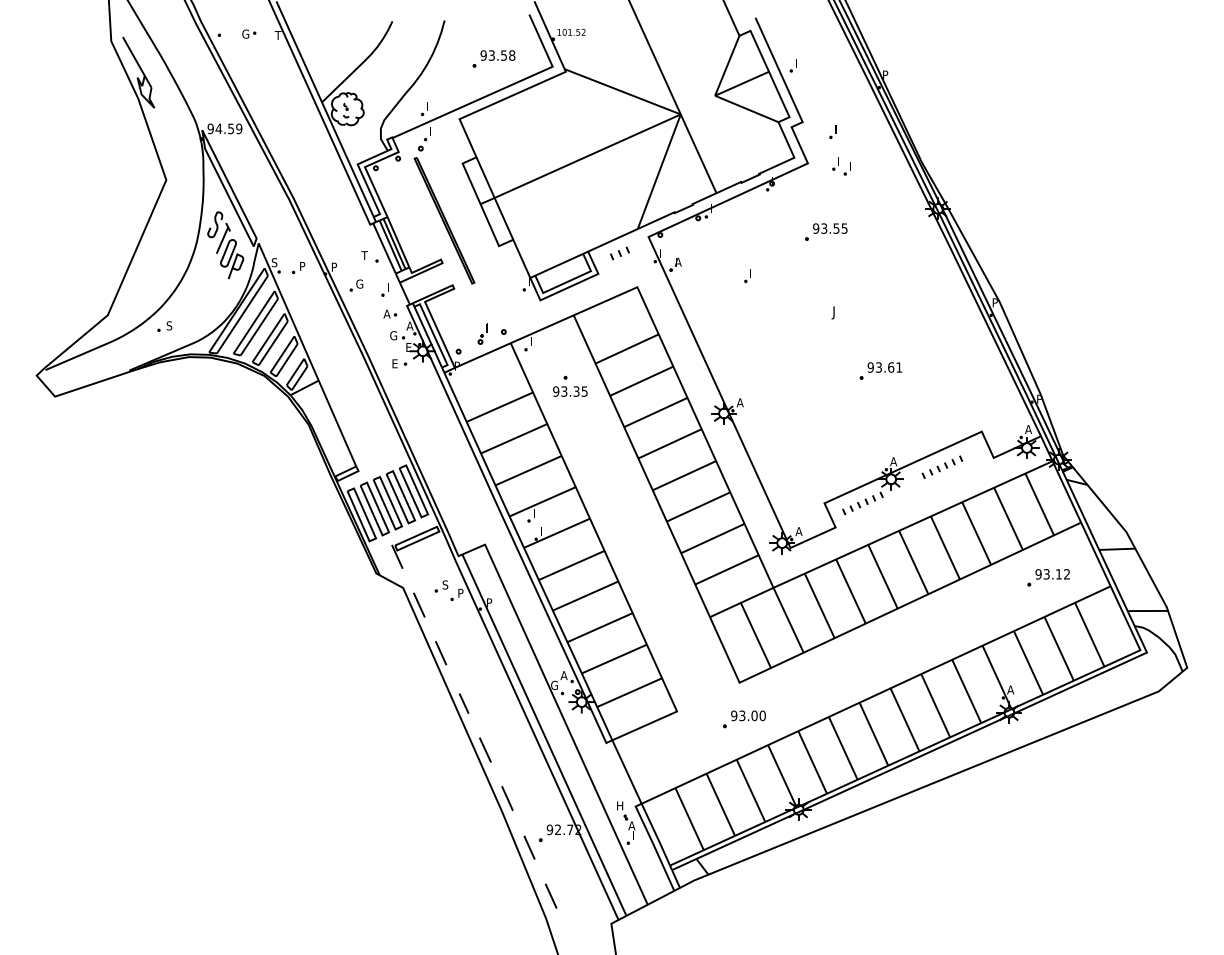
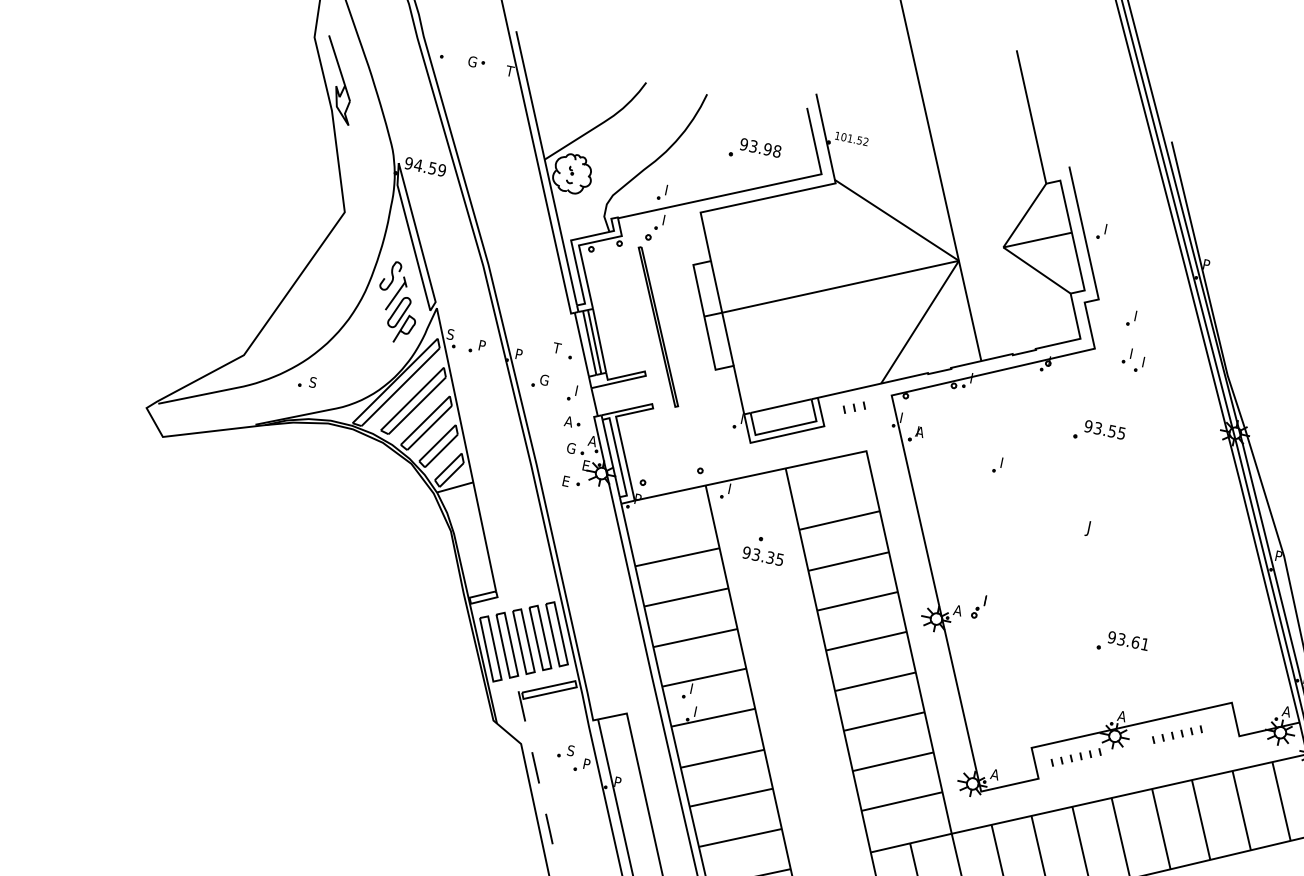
text: (503, 55) -> (767, 149), 93.58 -> 93.98
part: (482, 333) -> (978, 606), moved
part: (880, 370) -> (1122, 643), moved

